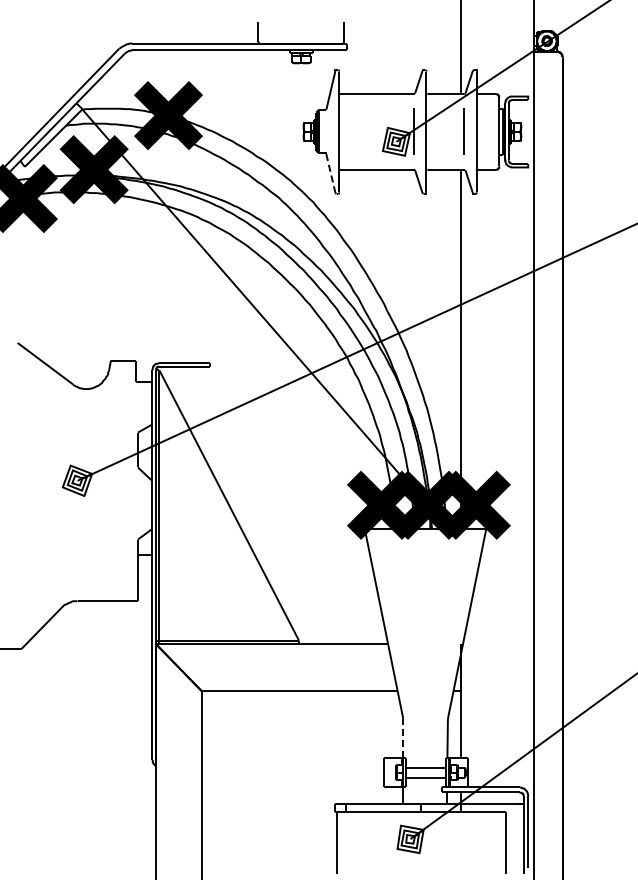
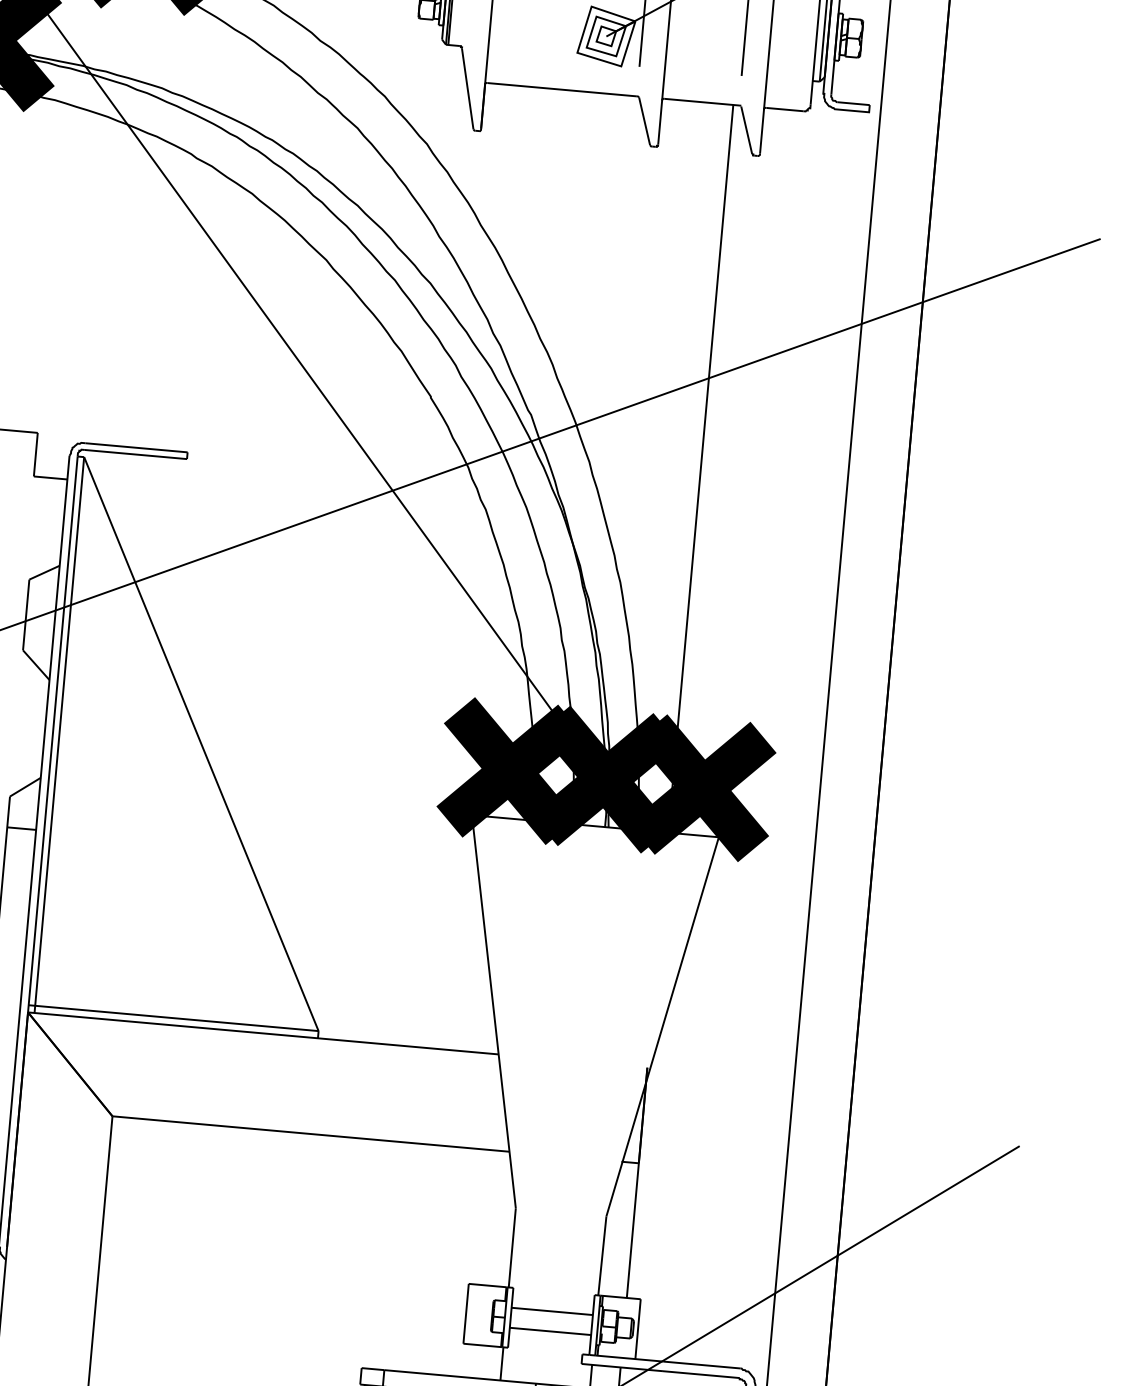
line: (330, 173) -> (466, 88), dashed -> solid
line: (403, 738) -> (512, 1248), dashed -> solid

